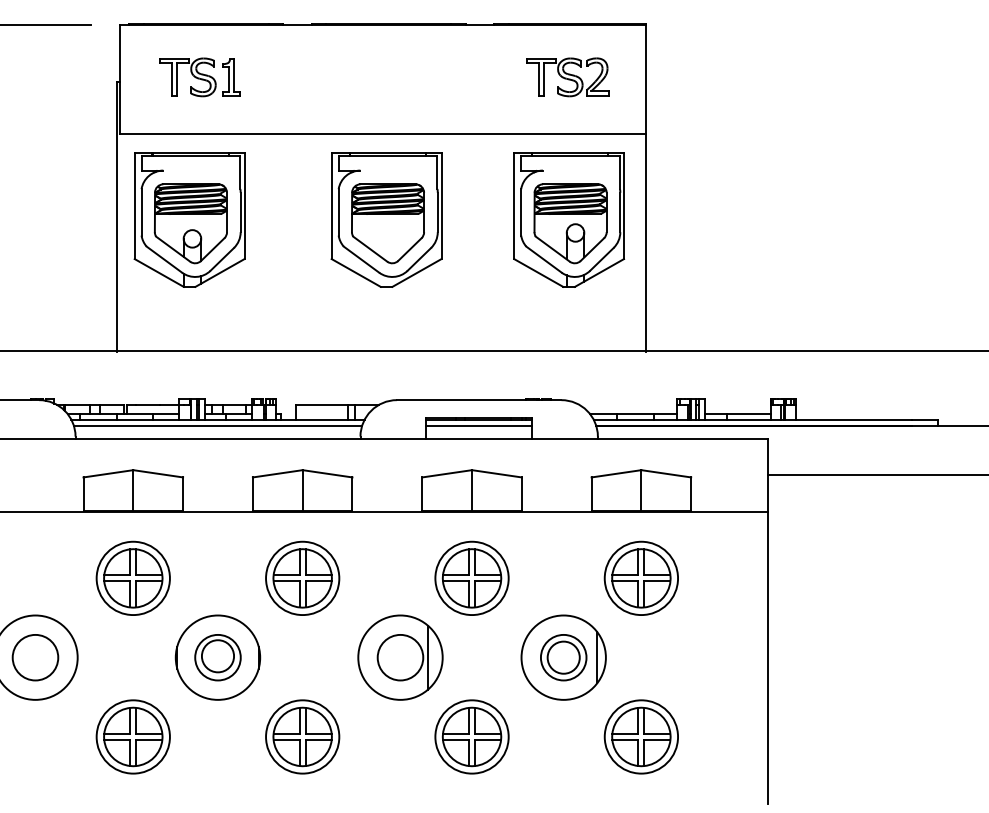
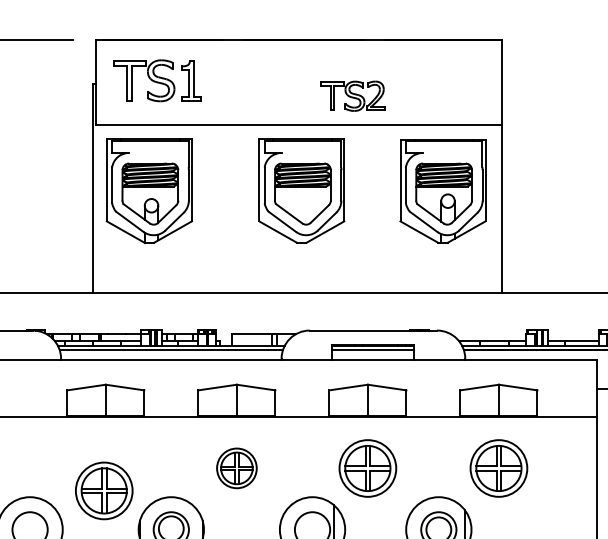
part: (199, 77) -> (157, 80), size x1.4
part: (567, 77) -> (352, 96), moved
part: (132, 577) -> (103, 490), moved
part: (302, 577) -> (236, 467), size x0.7

